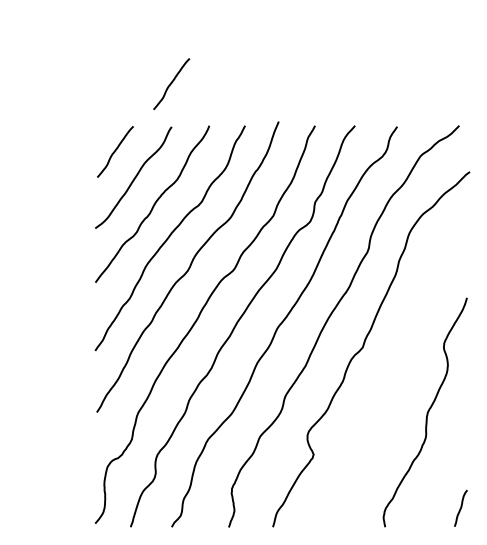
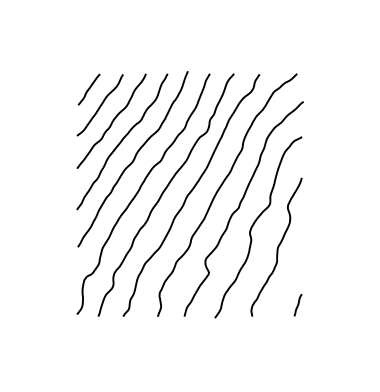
line: (170, 83) -> (122, 48), removed
curve: (388, 374) -> (254, 224), added

